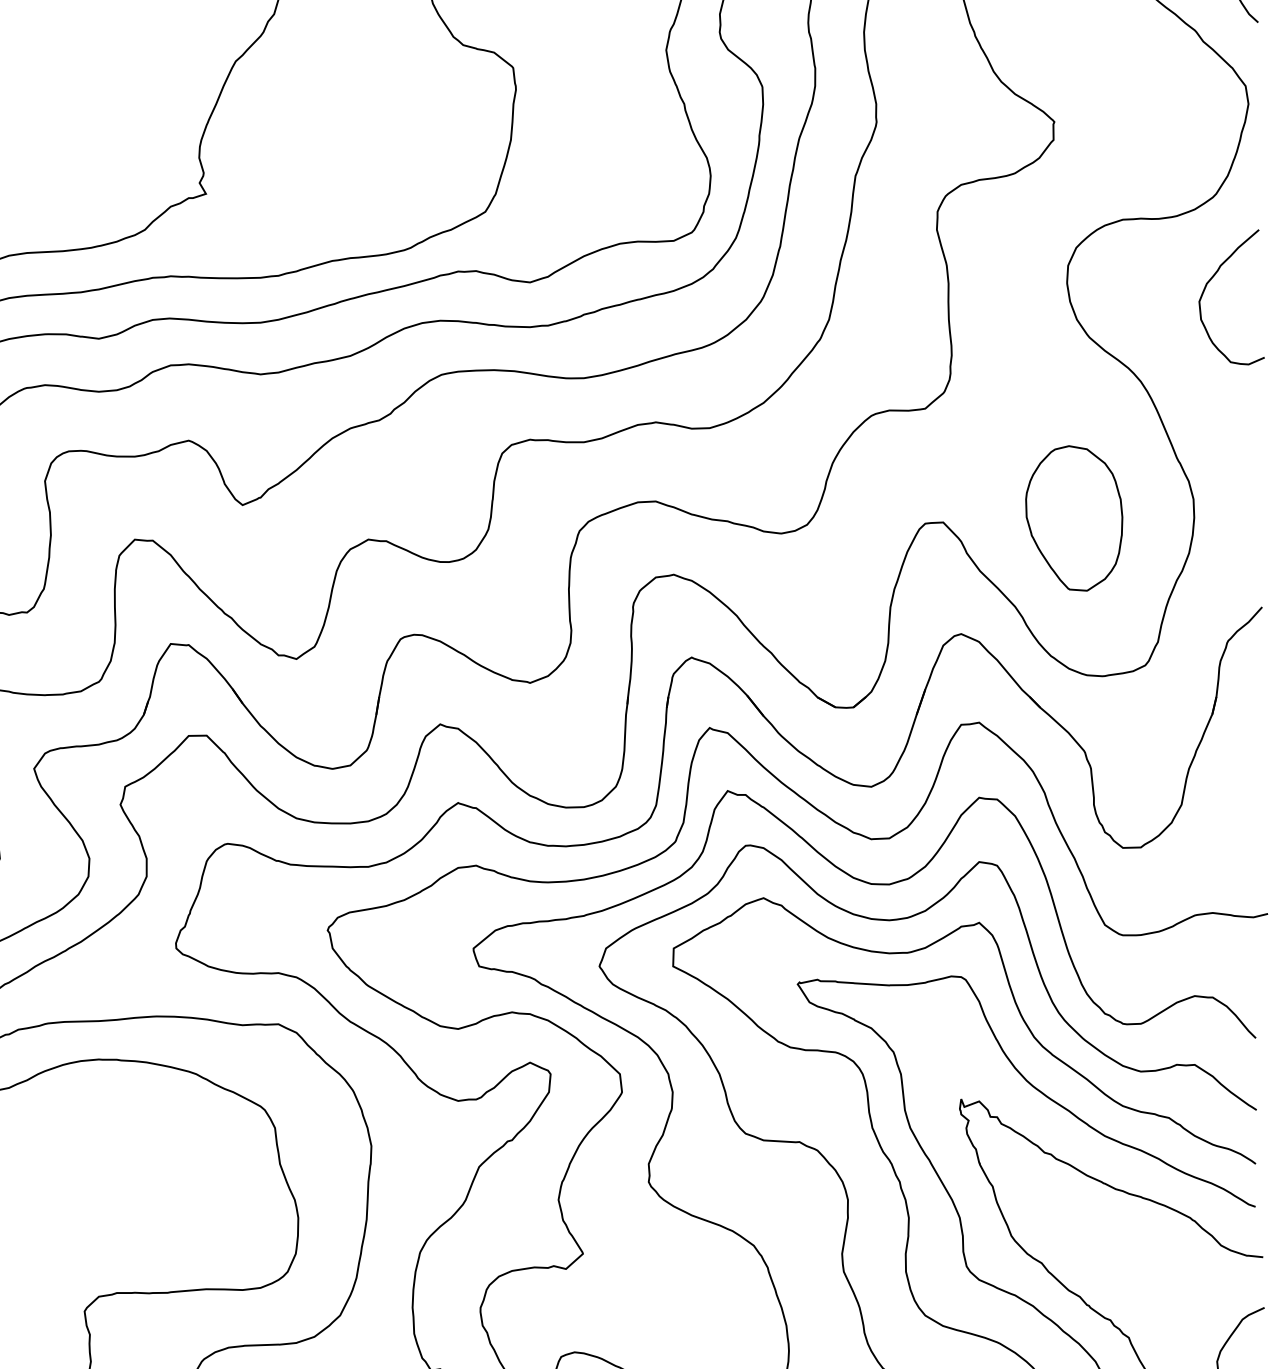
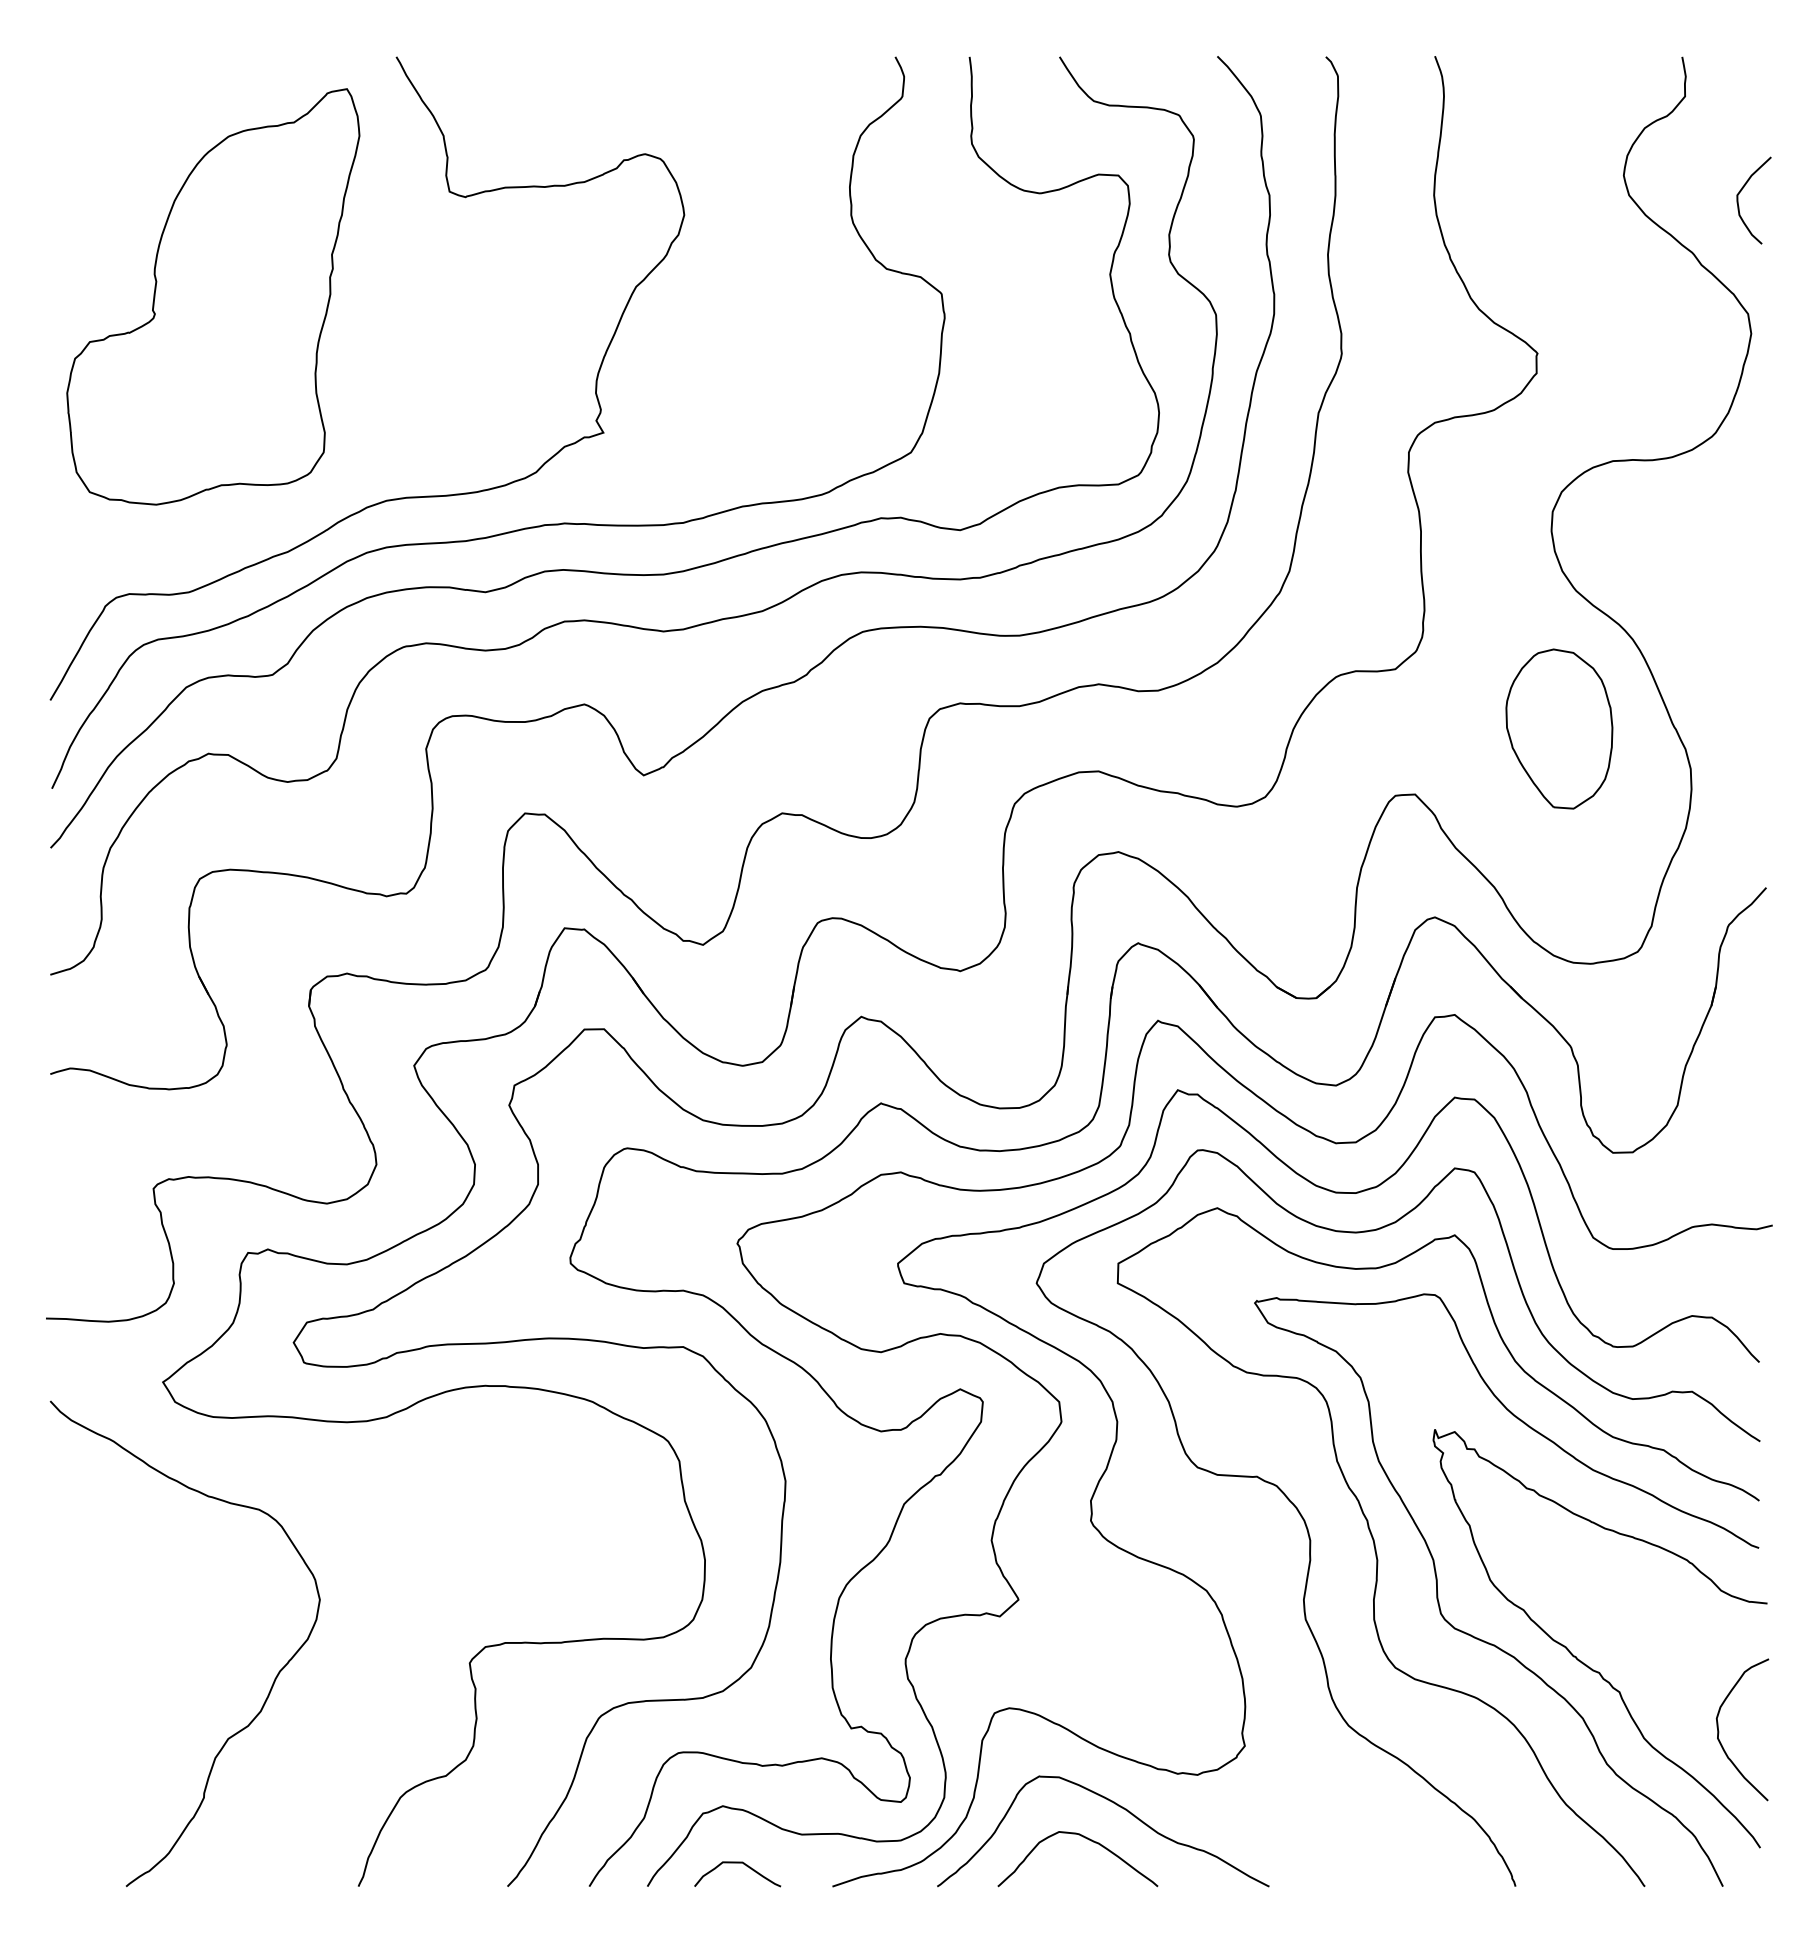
curve: (1212, 279) -> (1711, 526), removed
part: (1074, 517) -> (1559, 728), moved

